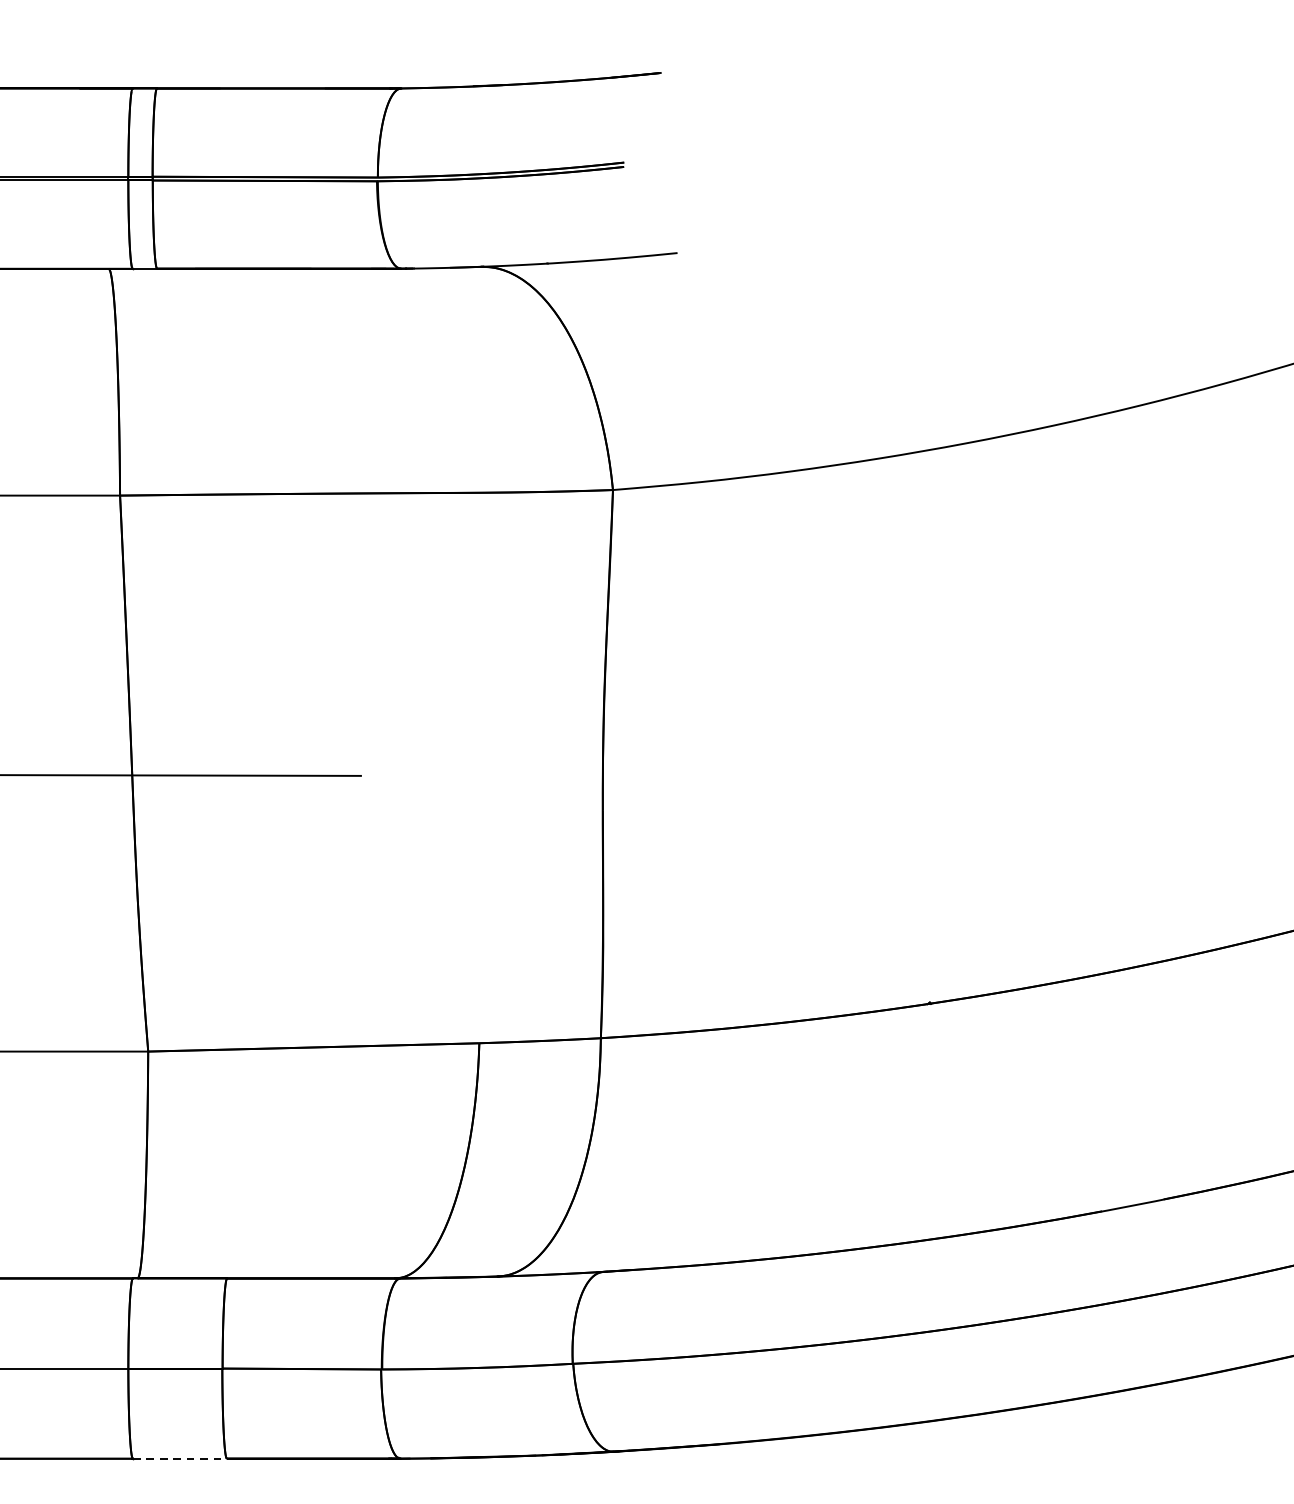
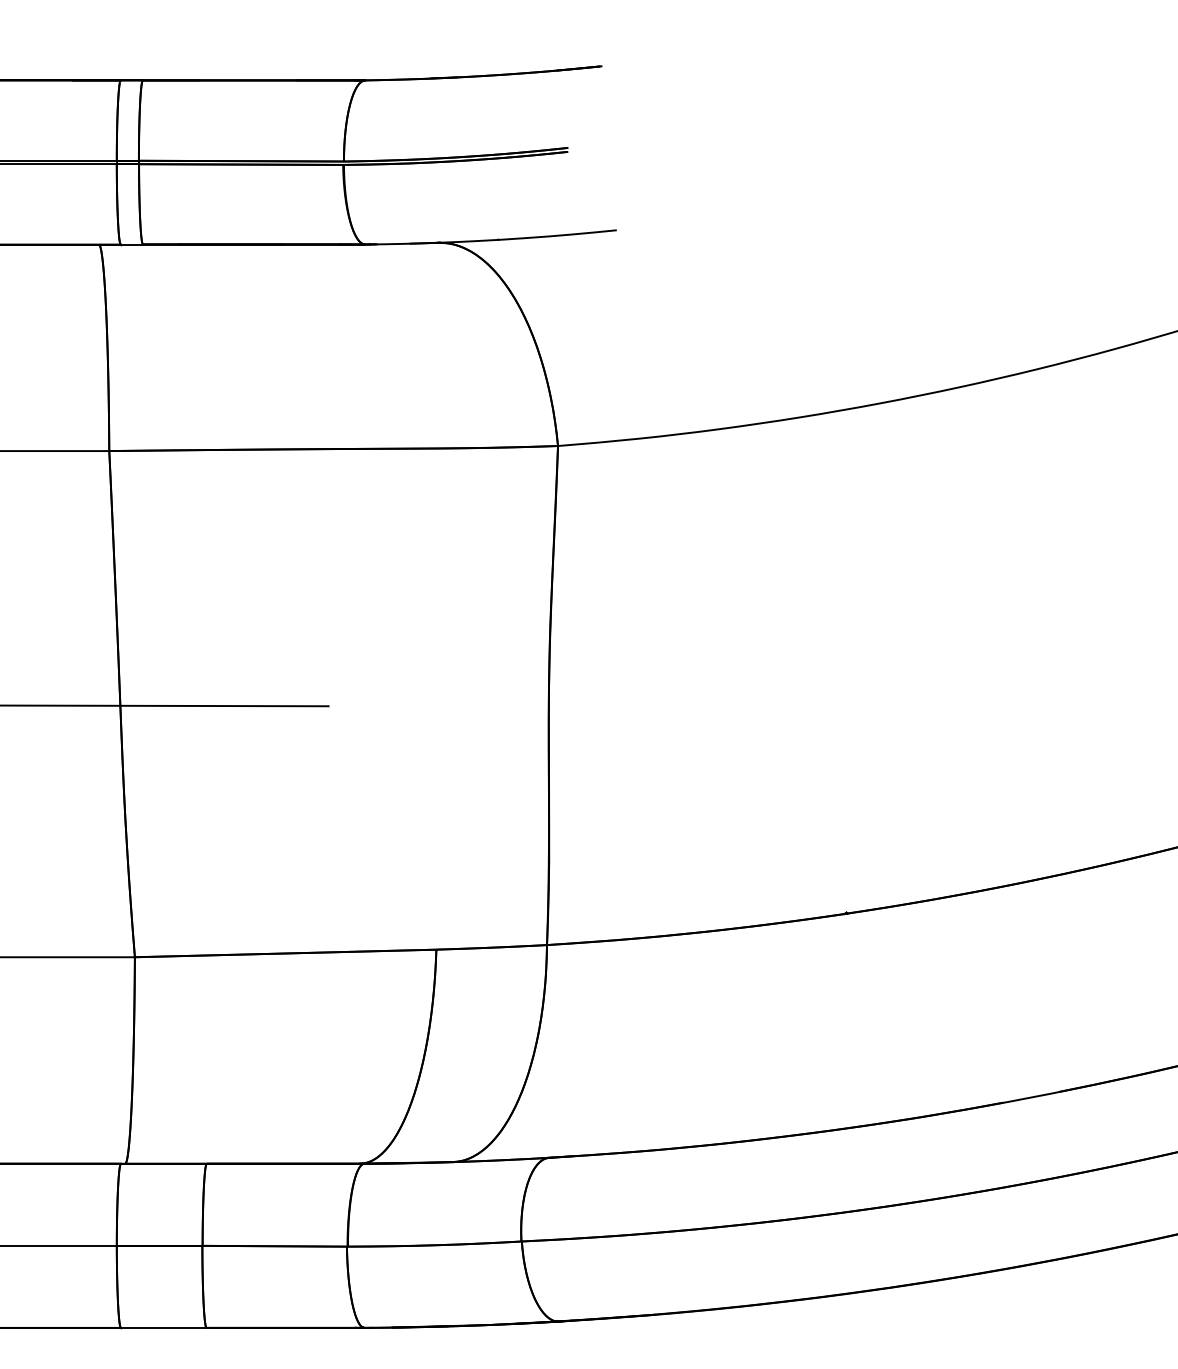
line: (179, 1458) -> (163, 1327), dashed -> solid

